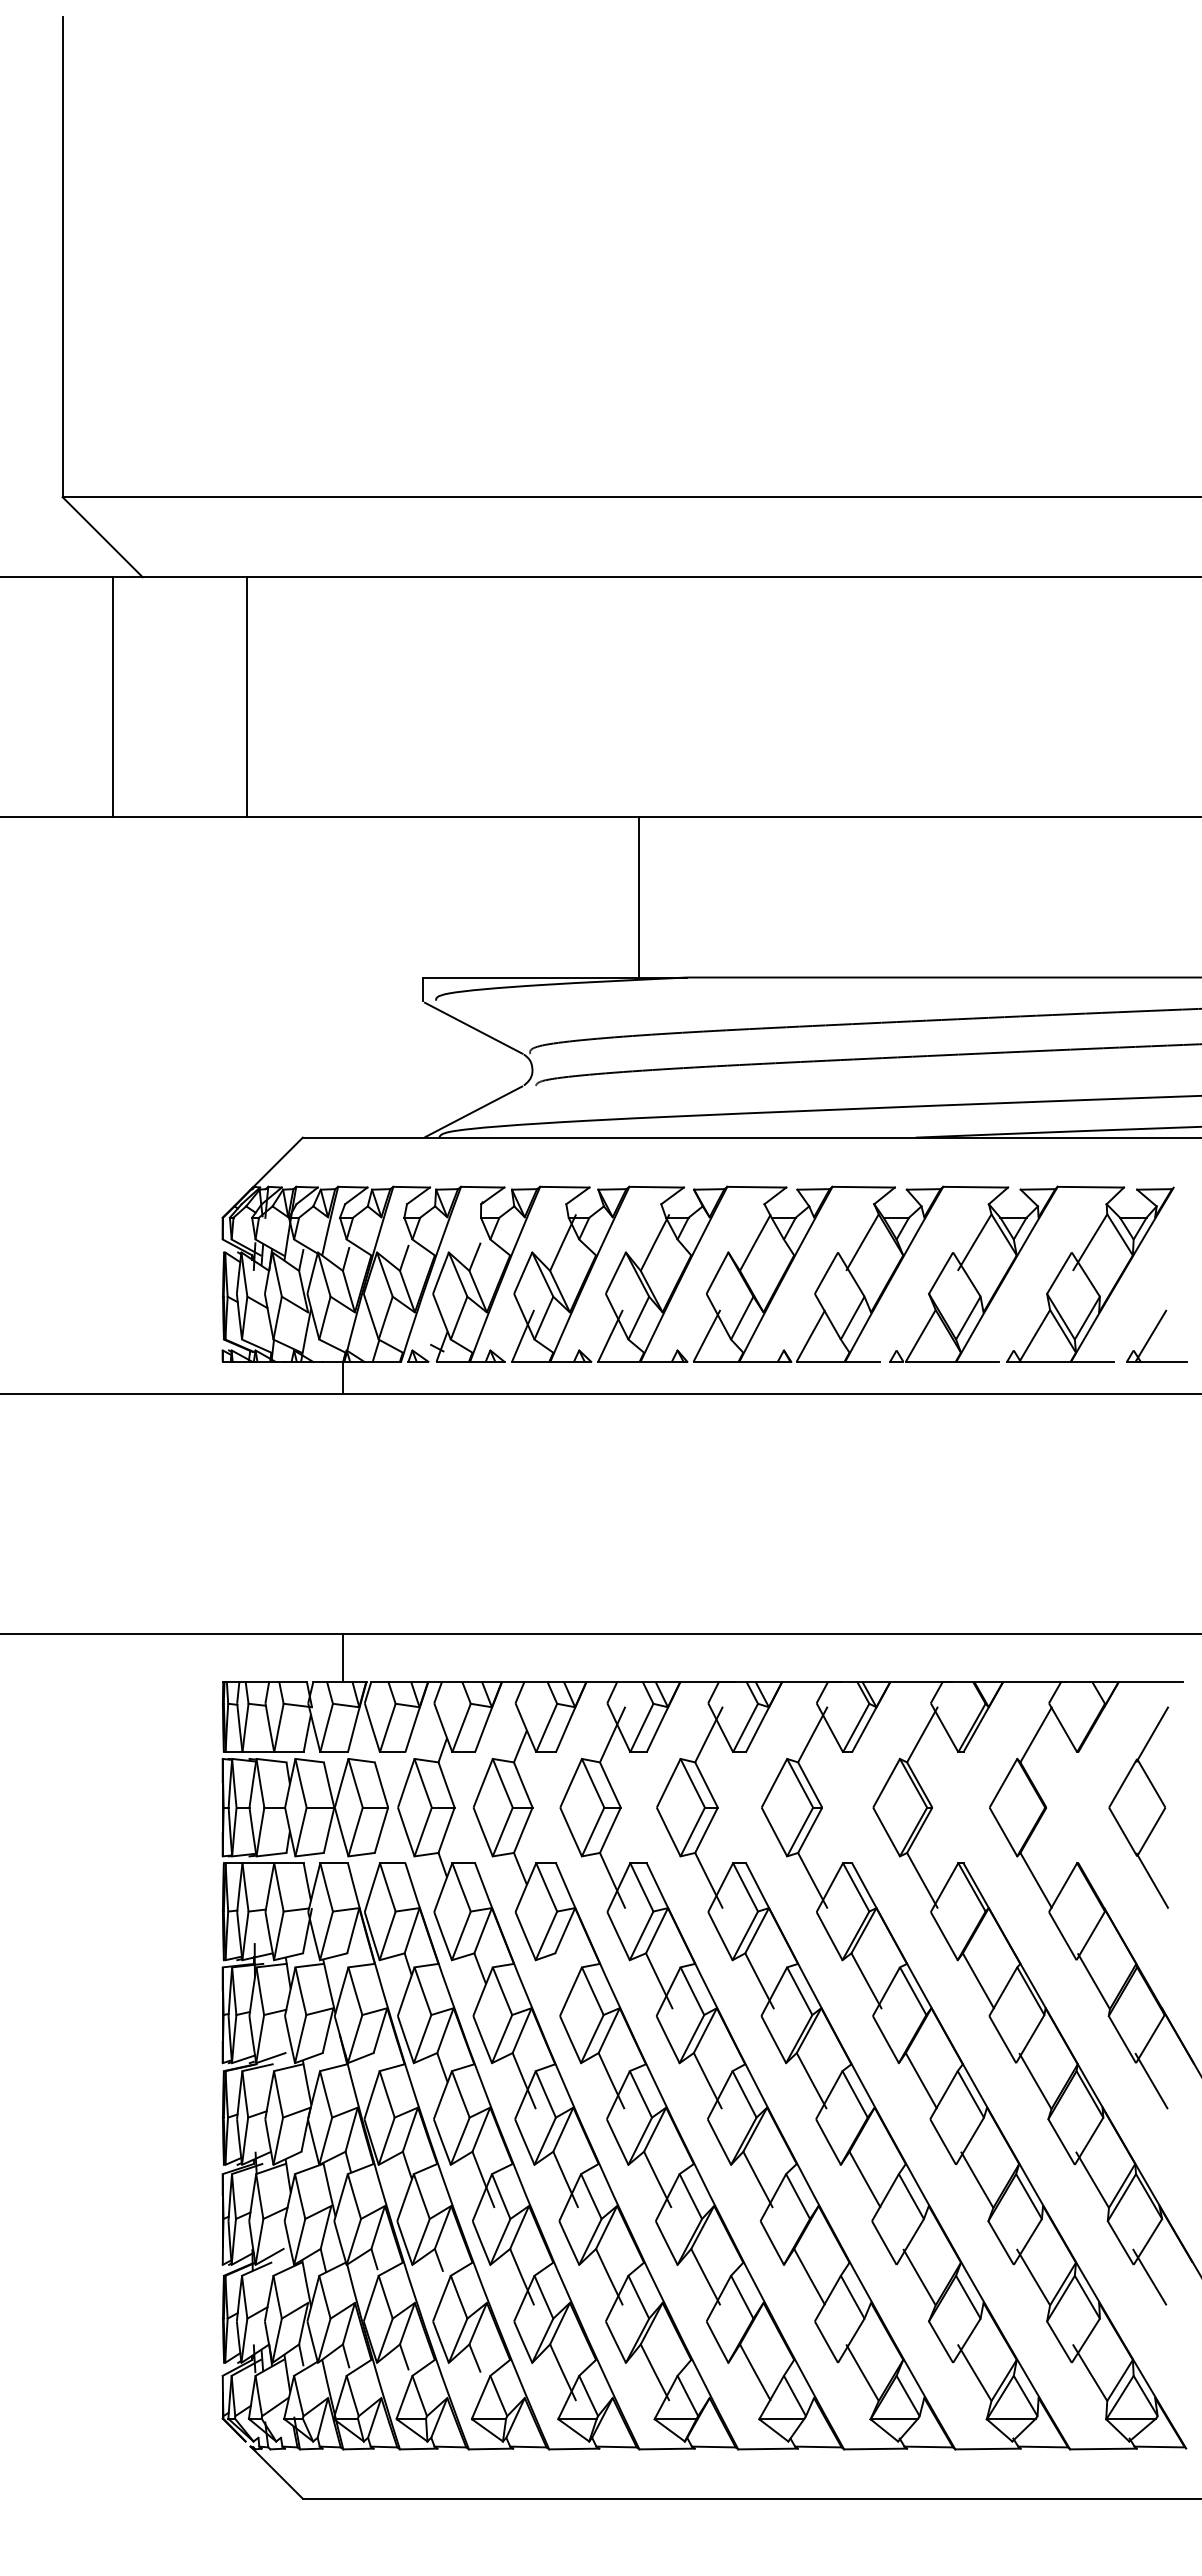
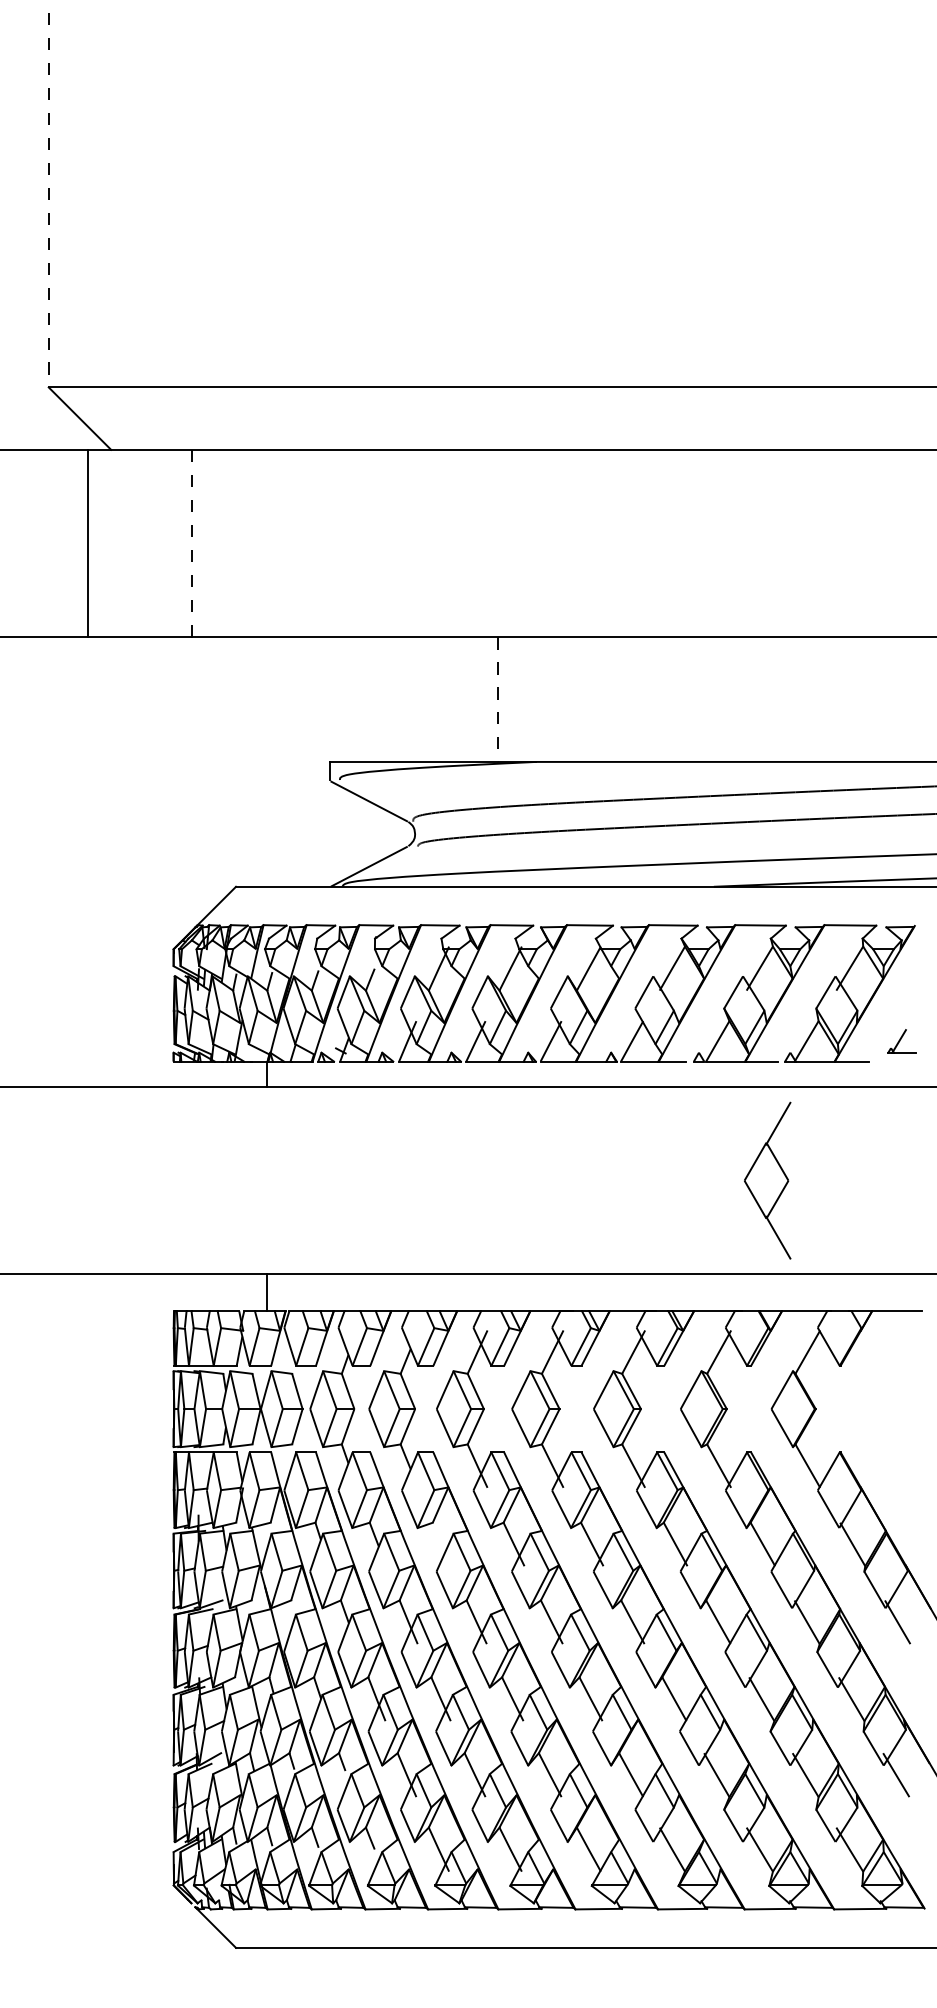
line: (62, 257) -> (48, 200), solid -> dashed
line: (246, 697) -> (192, 543), solid -> dashed
line: (639, 897) -> (498, 699), solid -> dashed
part: (1156, 1335) -> (901, 1041), size x0.6
part: (1138, 1807) -> (767, 1180), moved

